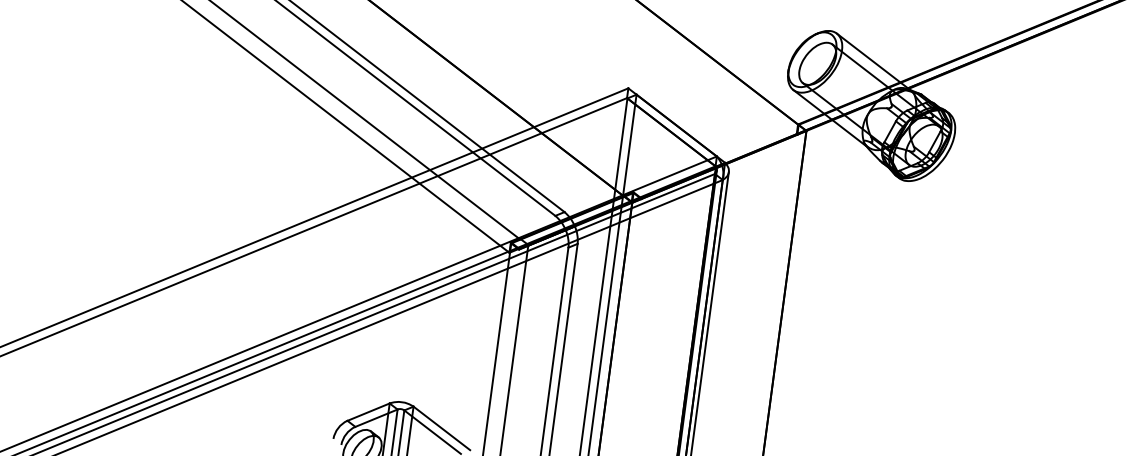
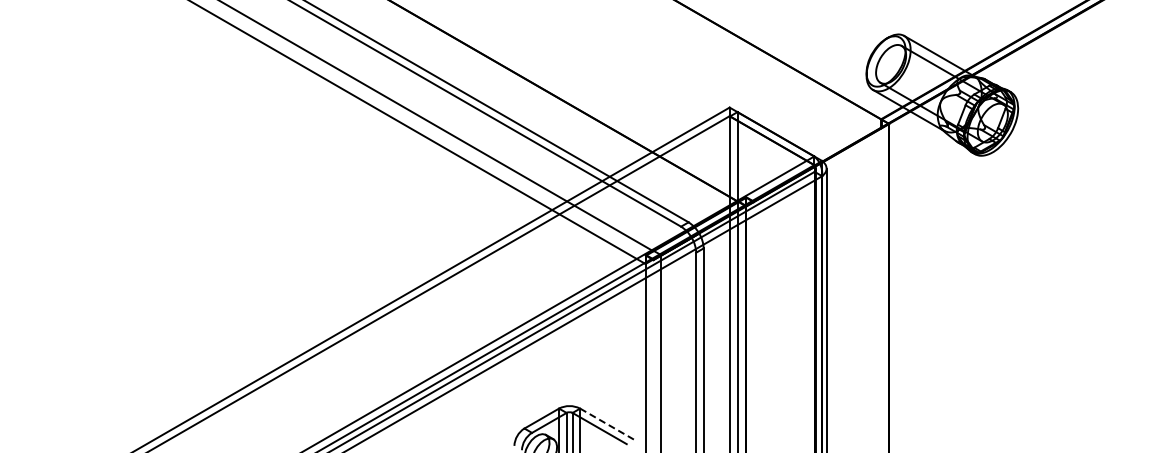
line: (442, 428) -> (607, 424), solid -> dashed

